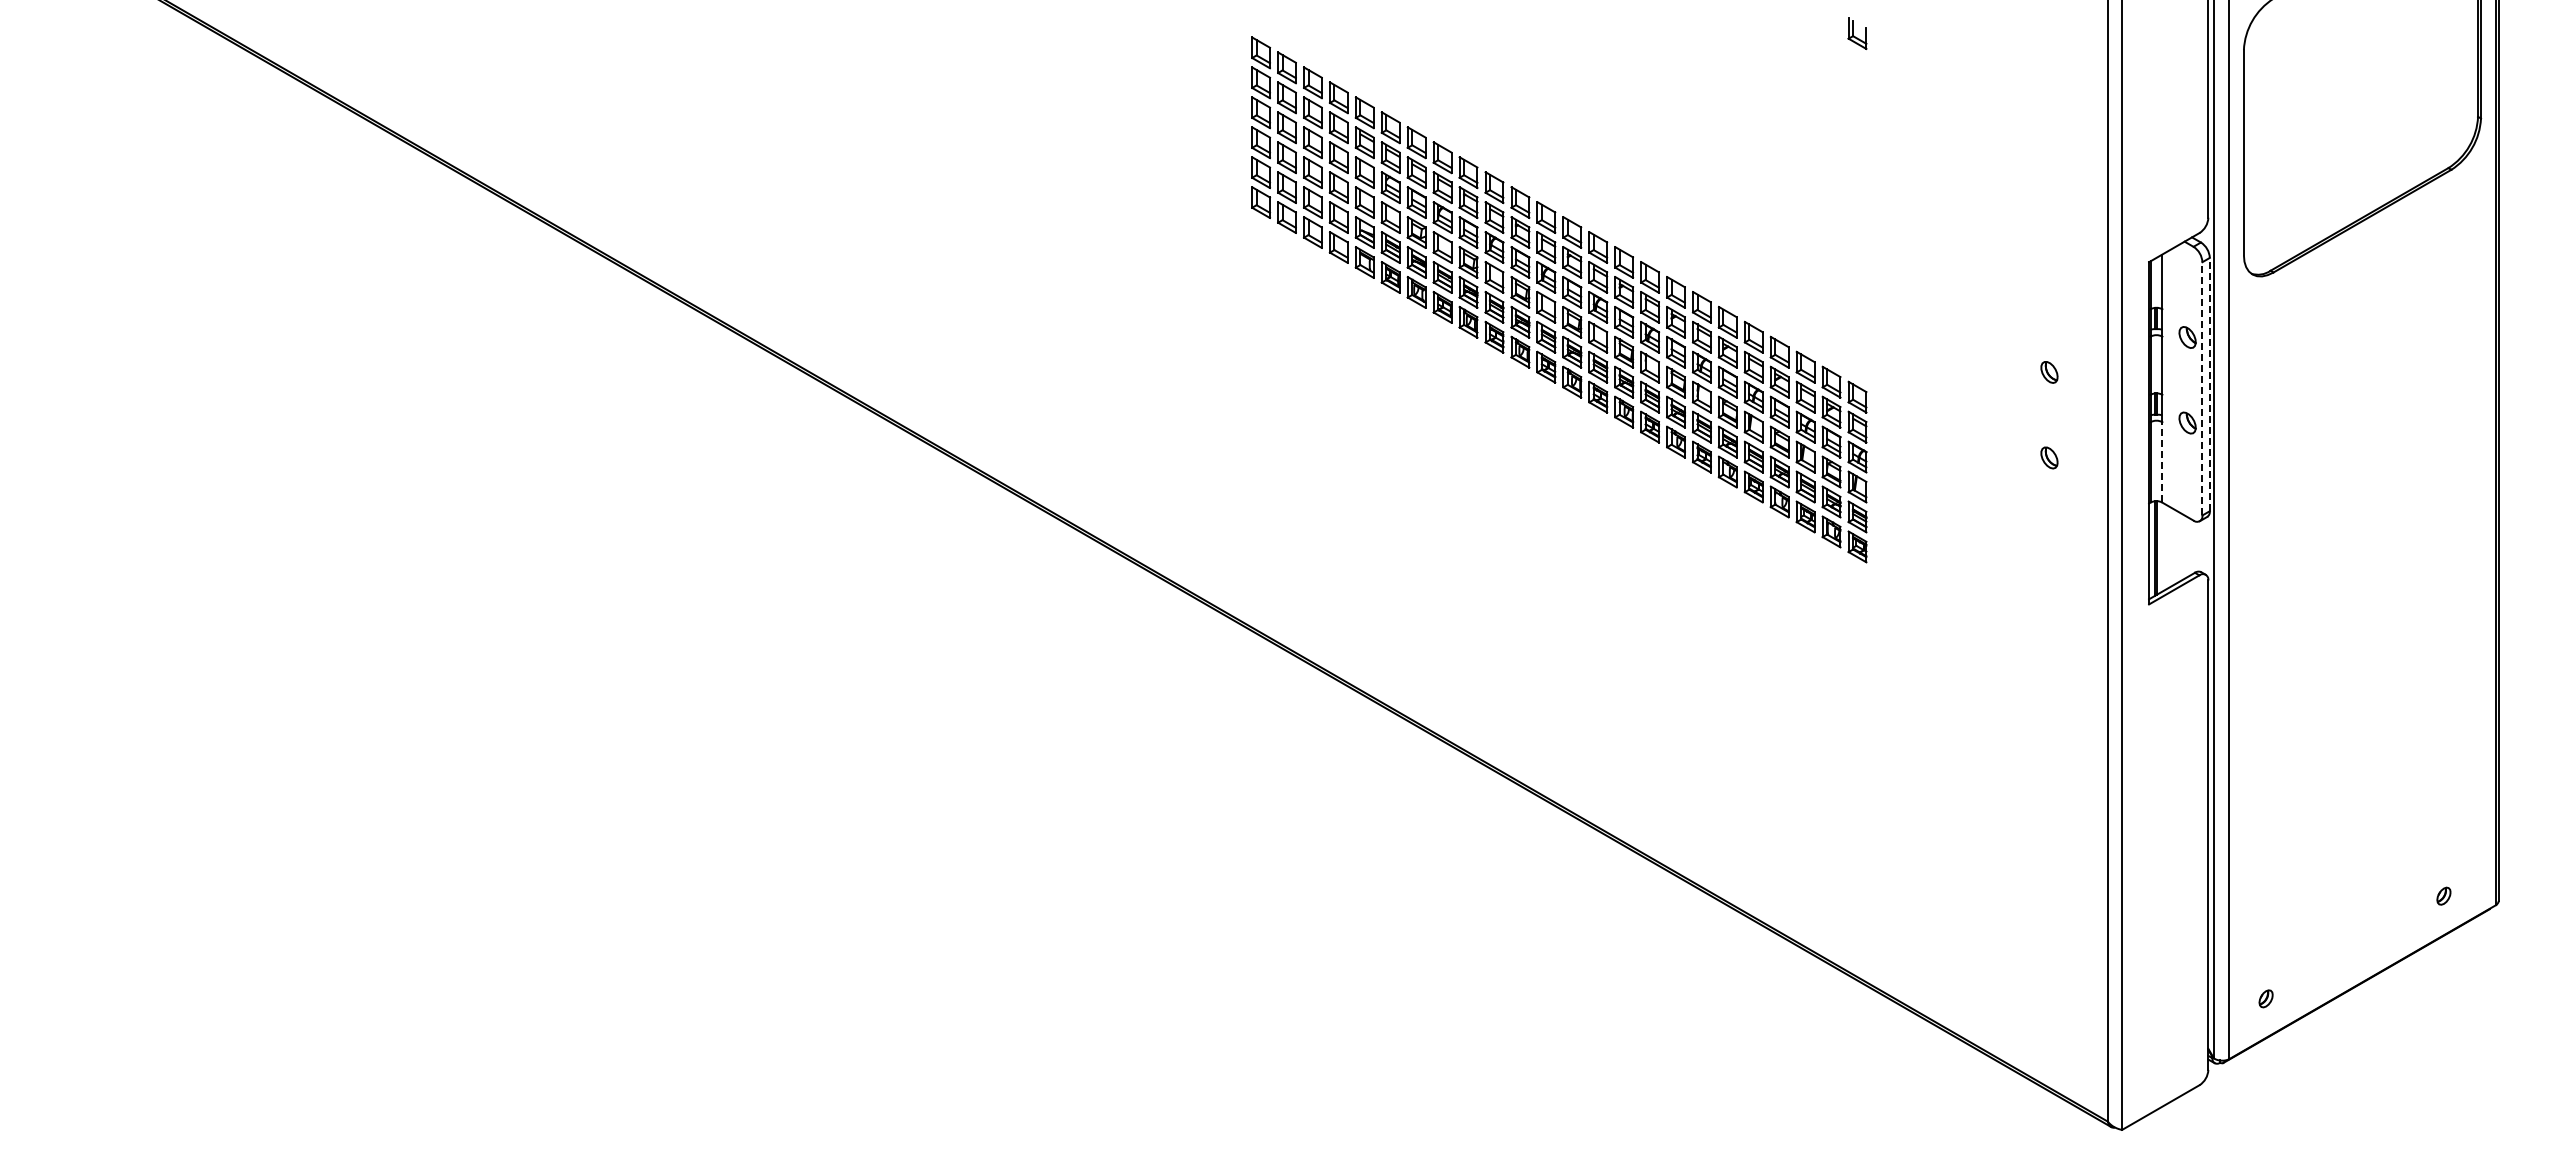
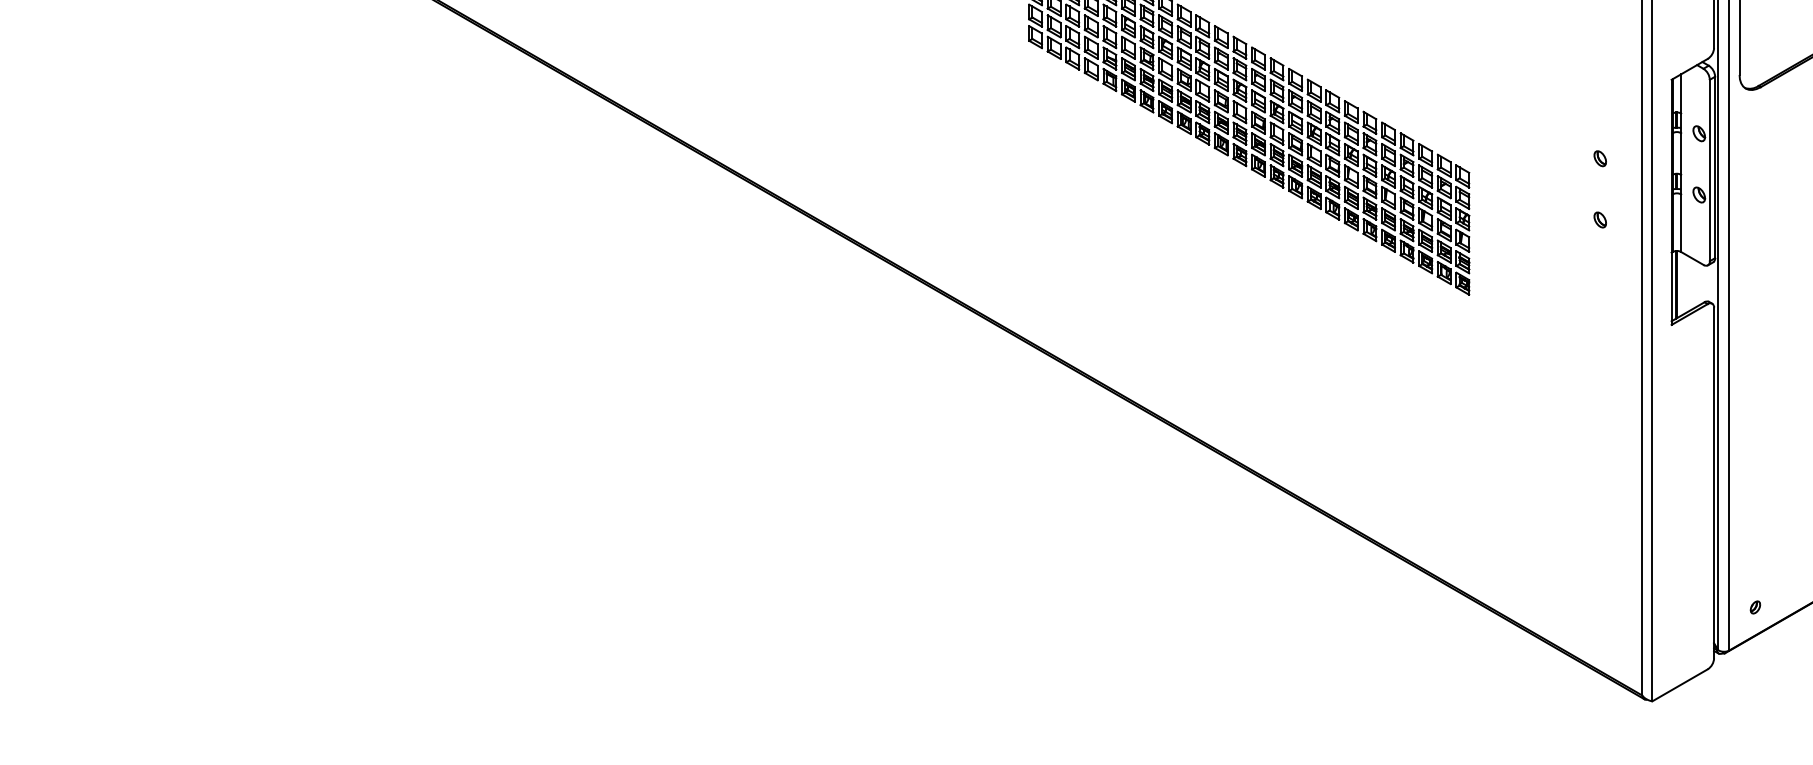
line: (2209, 384) -> (1714, 167), dashed -> solid
line: (2202, 388) -> (1709, 170), dashed -> solid
line: (2162, 461) -> (1681, 222), dashed -> solid

